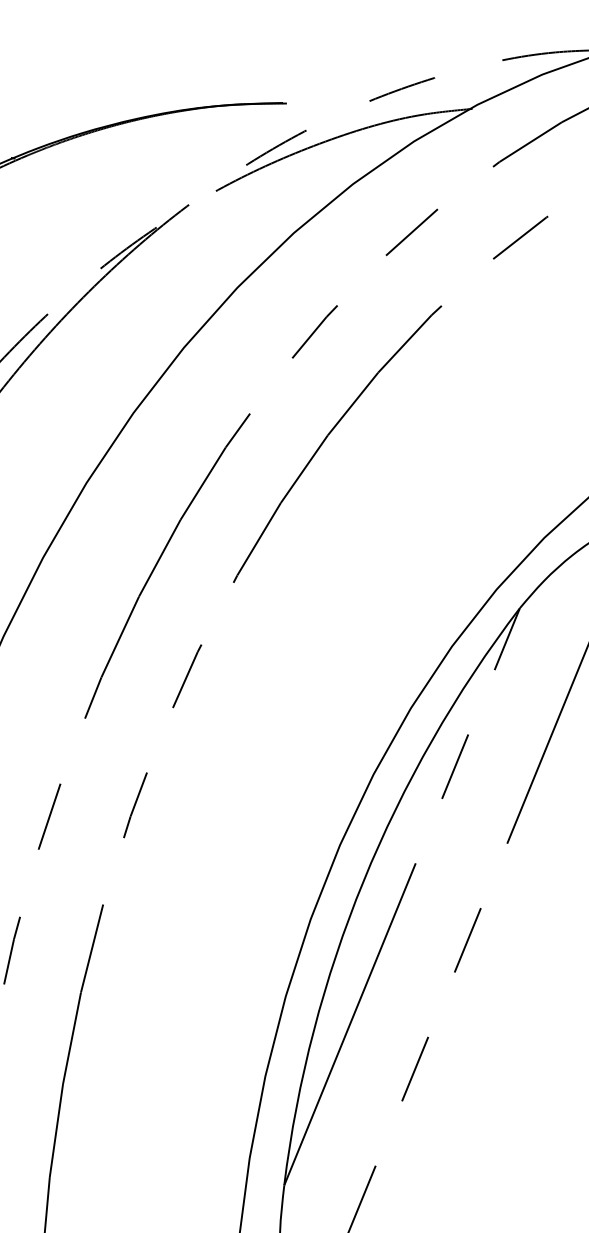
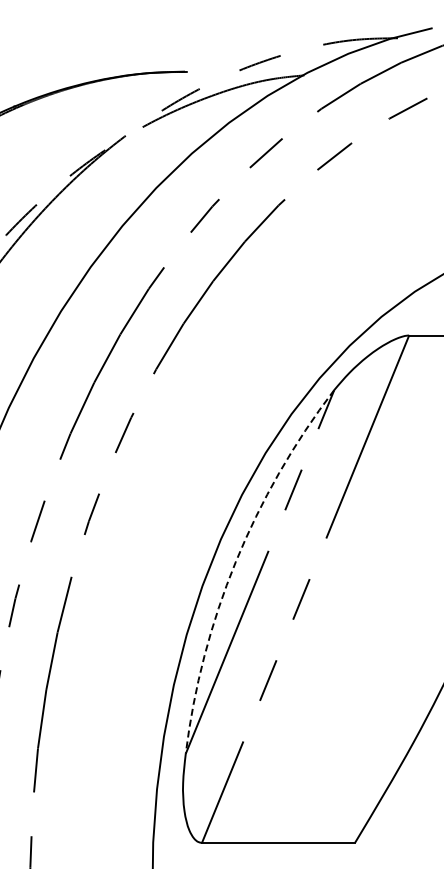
arc: (363, 881) -> (235, 562), solid -> dashed

